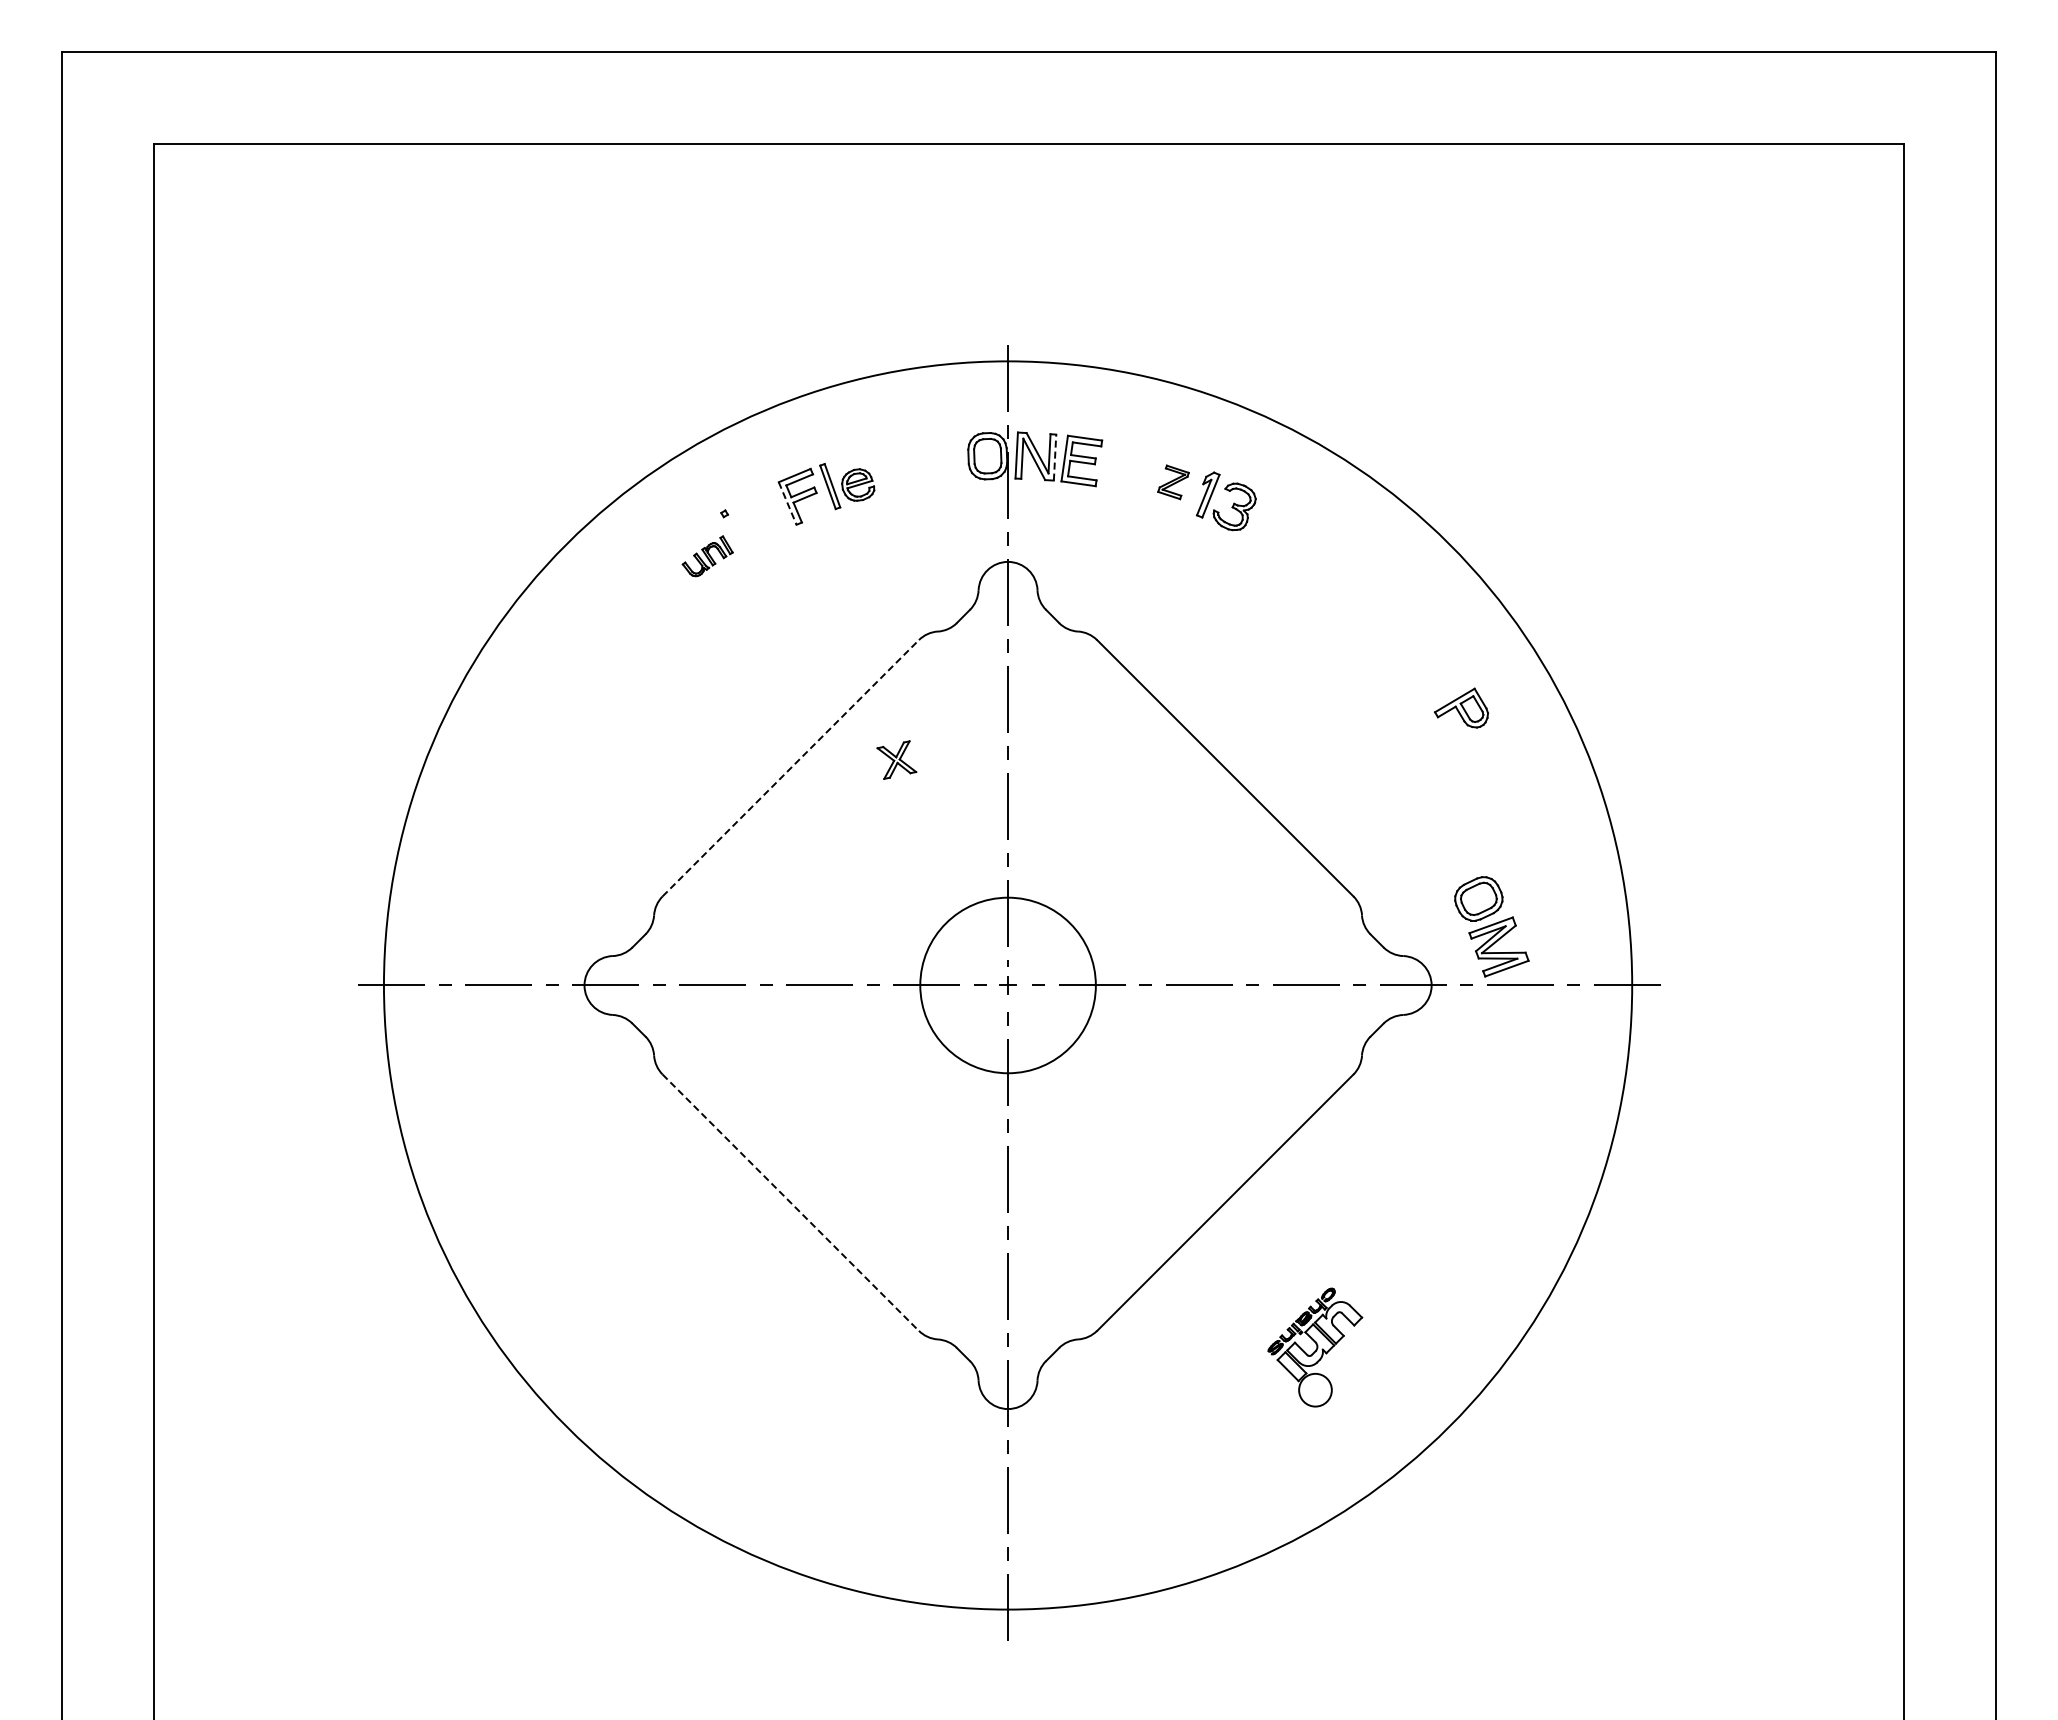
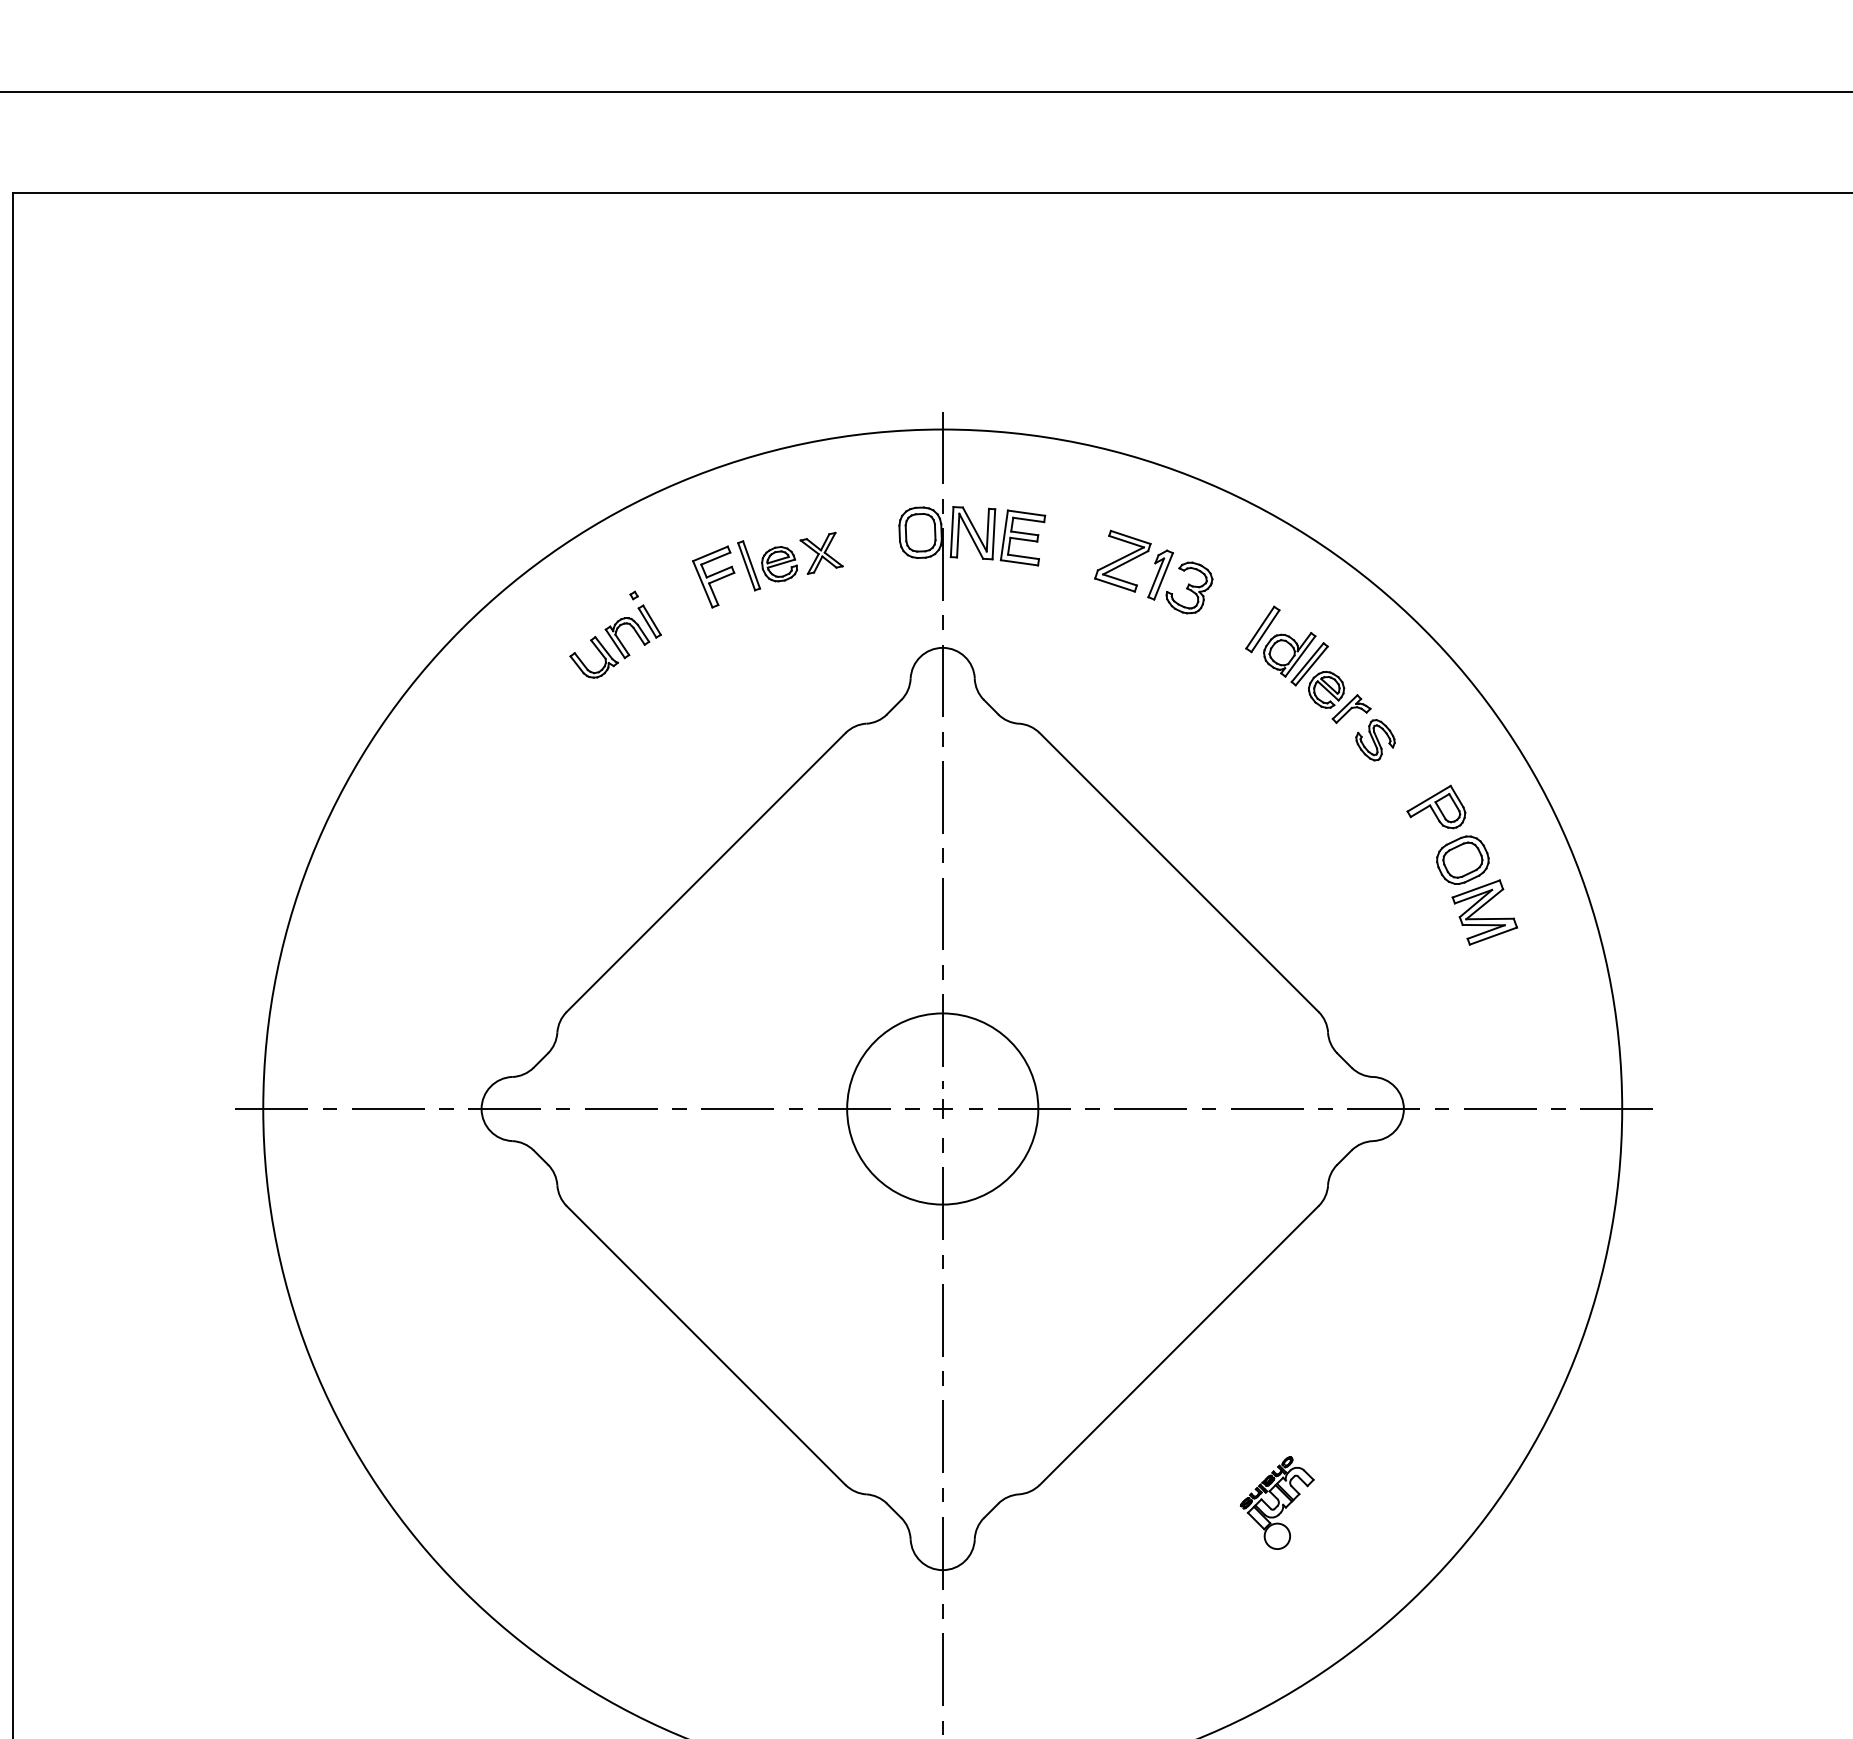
line: (1055, 457) -> (994, 534), dashed -> solid
part: (1173, 482) -> (1122, 561), size x1.67
line: (787, 503) -> (702, 584), dashed -> solid
part: (707, 556) -> (615, 641), size x1.67
part: (1354, 594) -> (1319, 683), added
part: (896, 759) -> (821, 552), moved
line: (791, 767) -> (706, 871), dashed -> solid
part: (1491, 926) -> (1476, 890), moved
line: (791, 1203) -> (706, 1346), dashed -> solid
part: (1315, 1347) -> (1277, 1503), size x0.71

